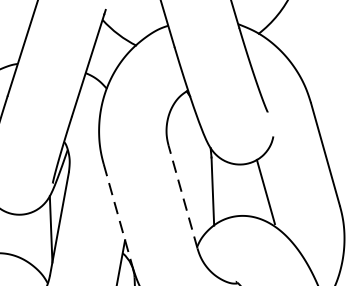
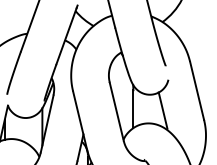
line: (182, 196) -> (116, 111), dashed -> solid
line: (118, 215) -> (80, 120), dashed -> solid

